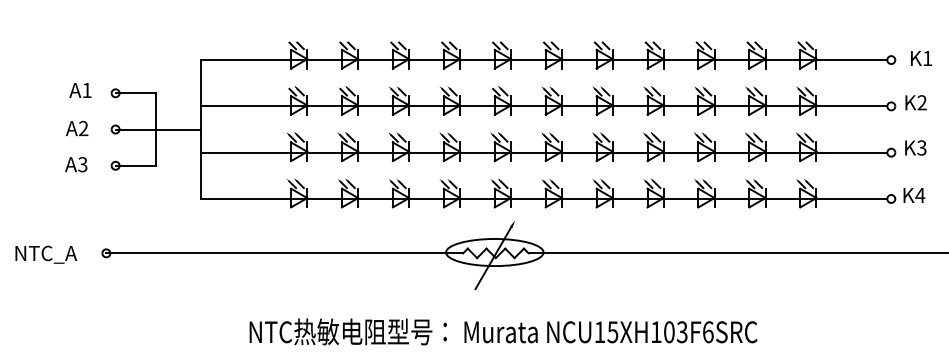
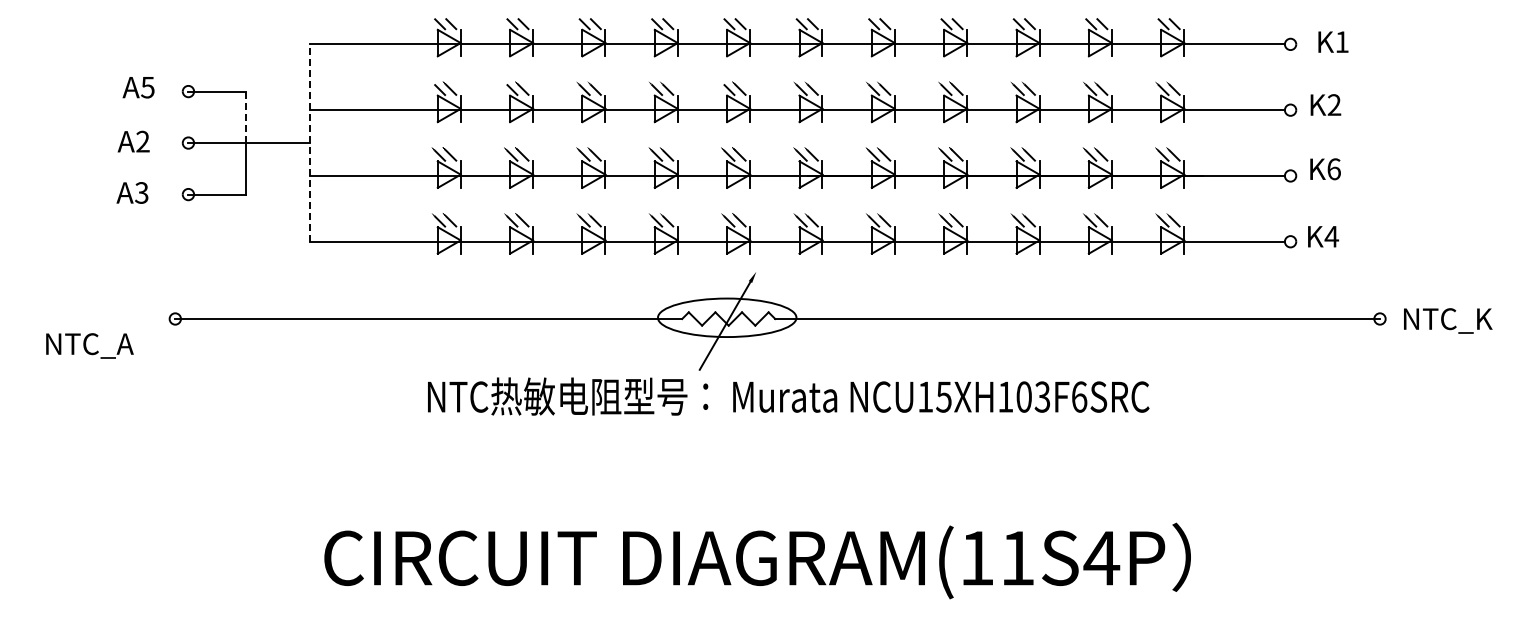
text: (86, 90) -> (147, 87), A1 -> A5
line: (156, 111) -> (246, 117), solid -> dashed
line: (200, 129) -> (309, 143), solid -> dashed
text: (921, 148) -> (1333, 169), K3 -> K6
text: (45, 254) -> (89, 345), moved
text: (503, 331) -> (788, 396), moved

